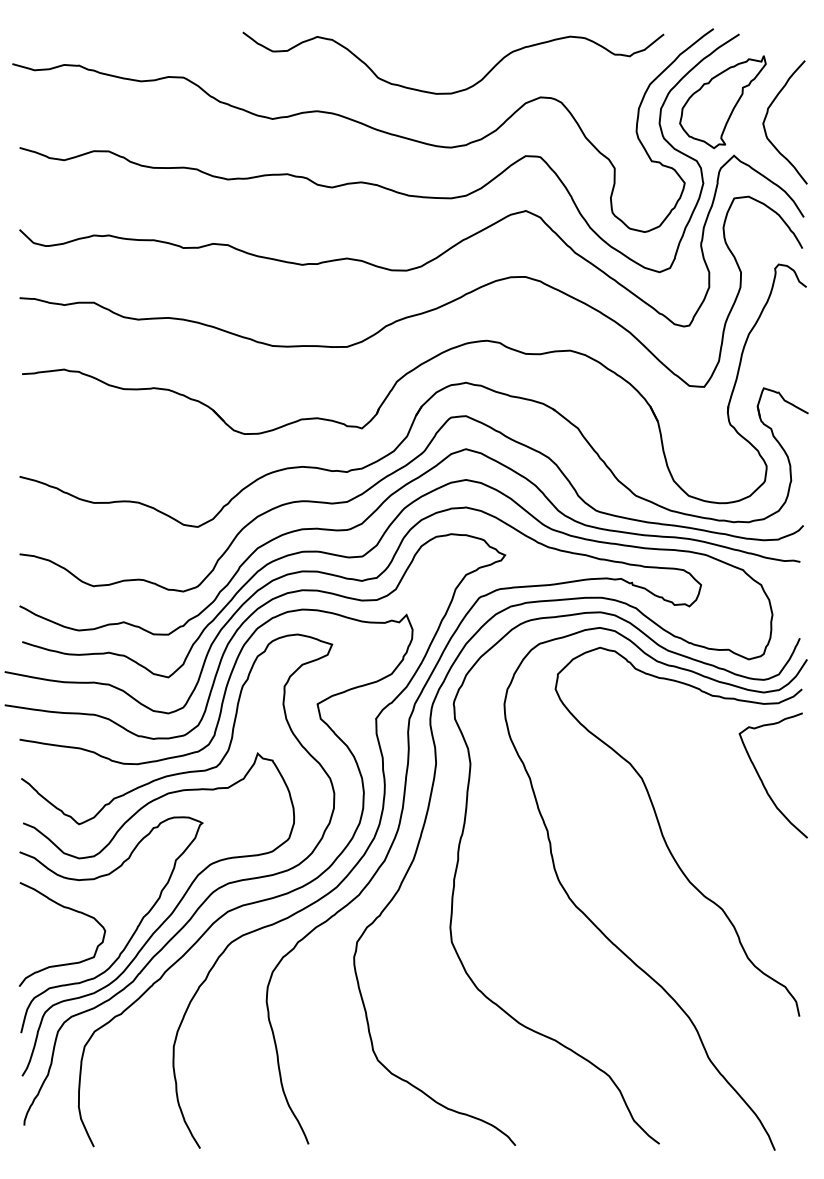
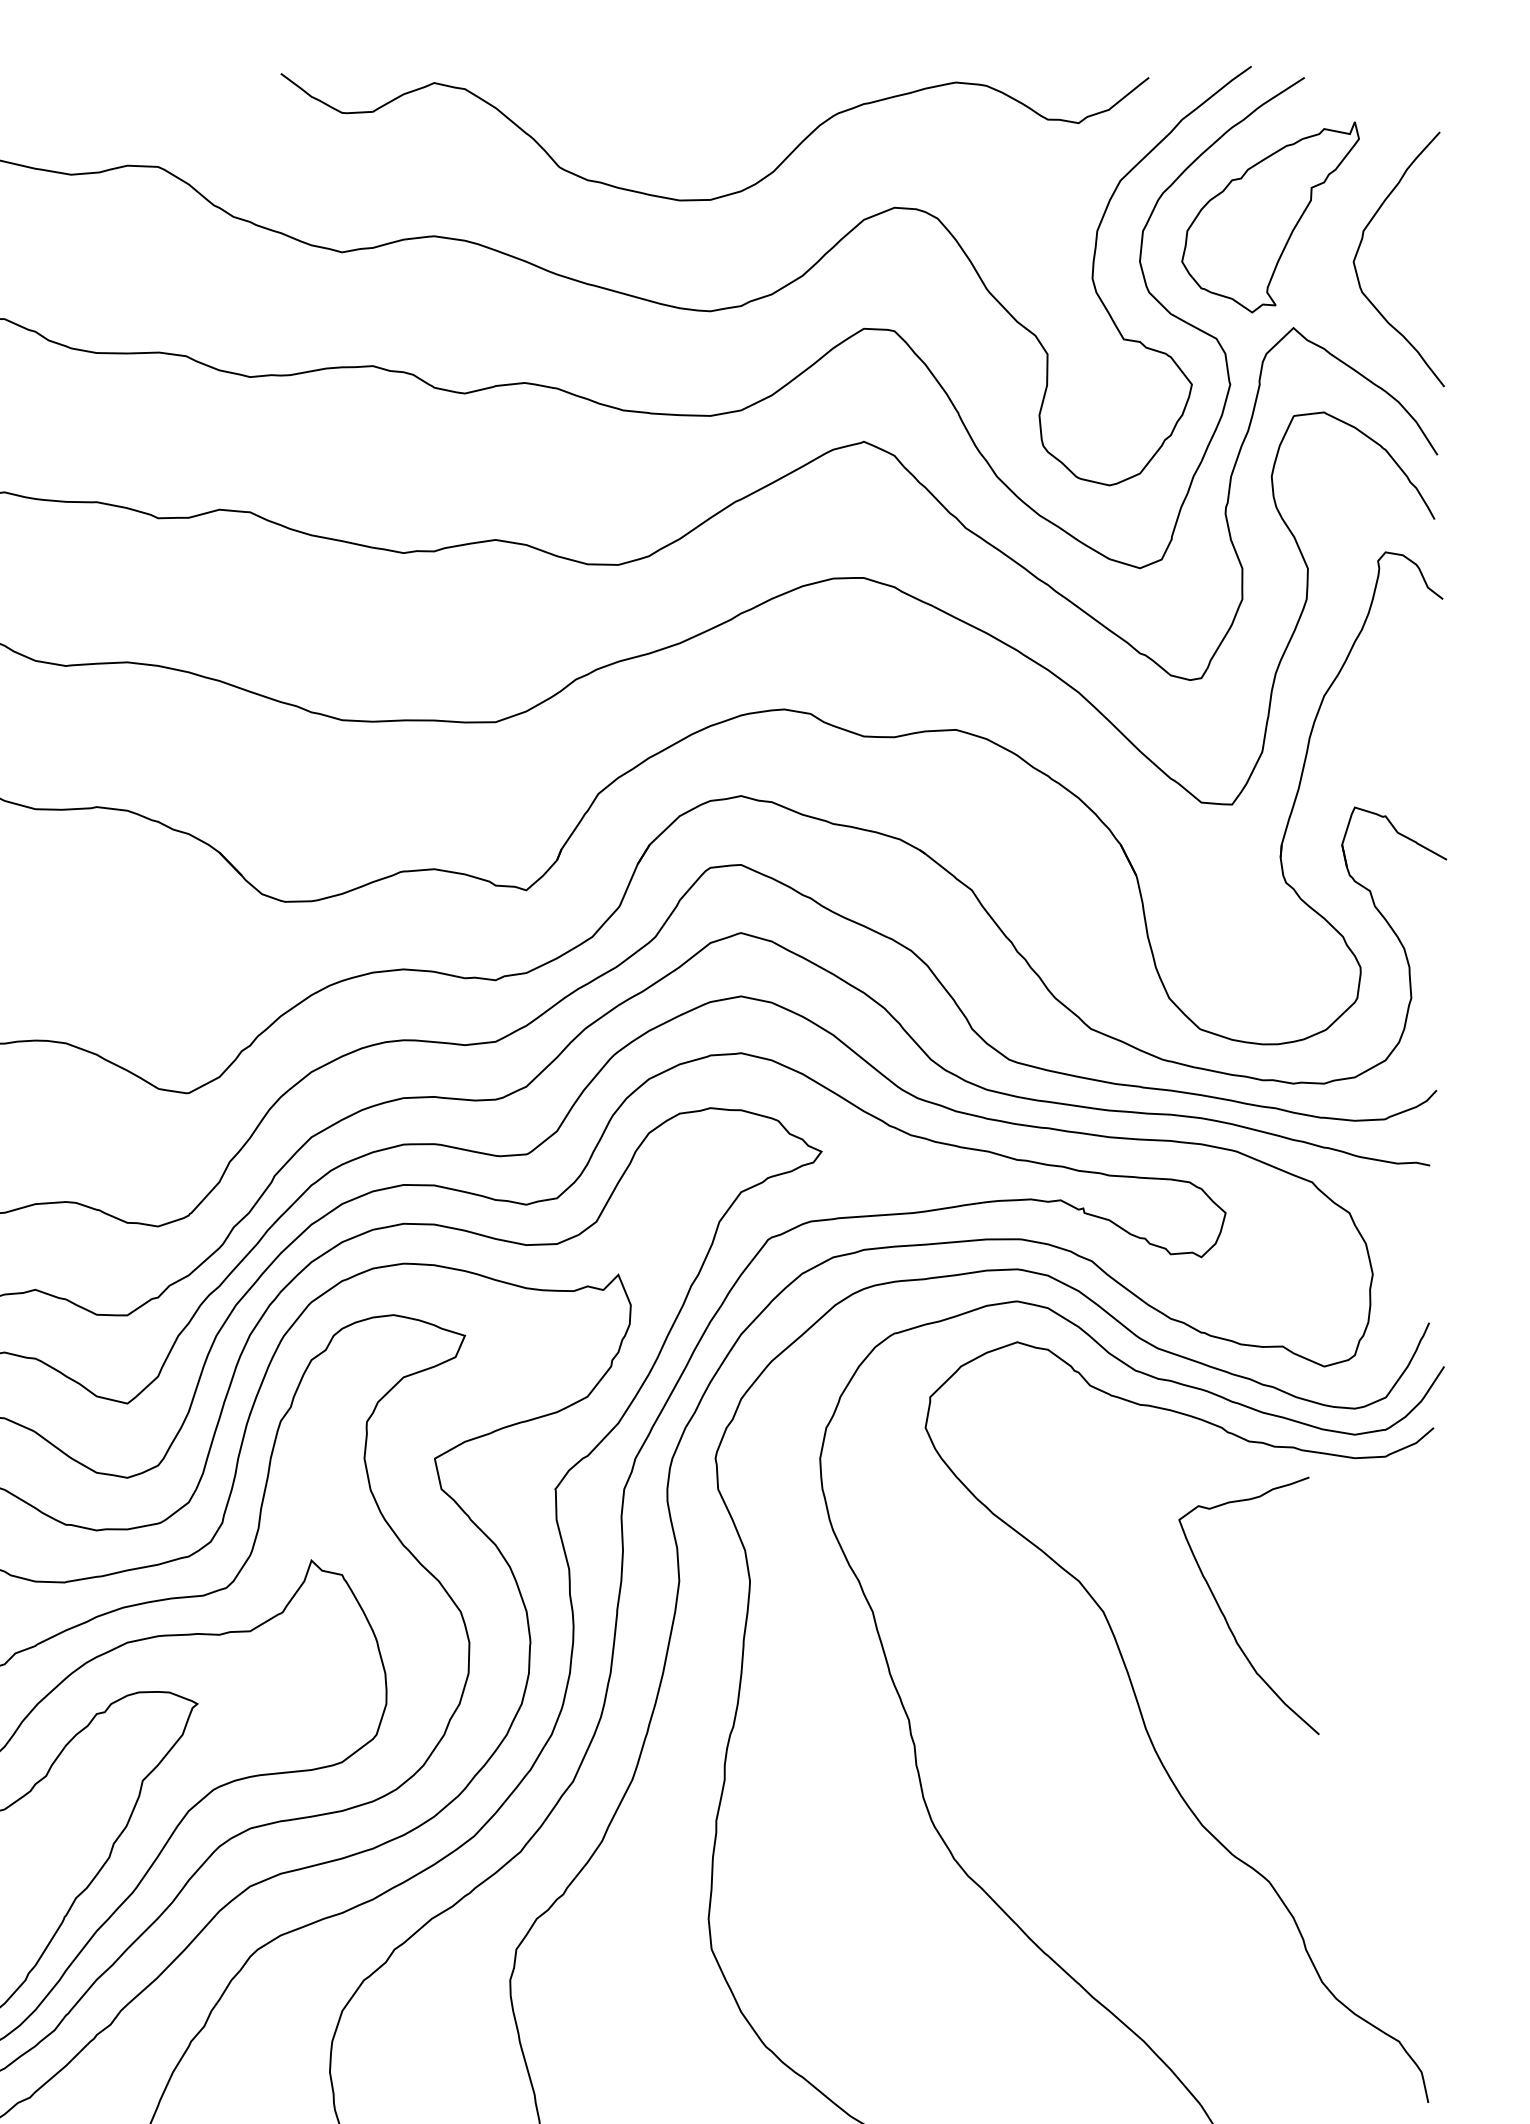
curve: (762, 780) -> (1226, 1616), moved

